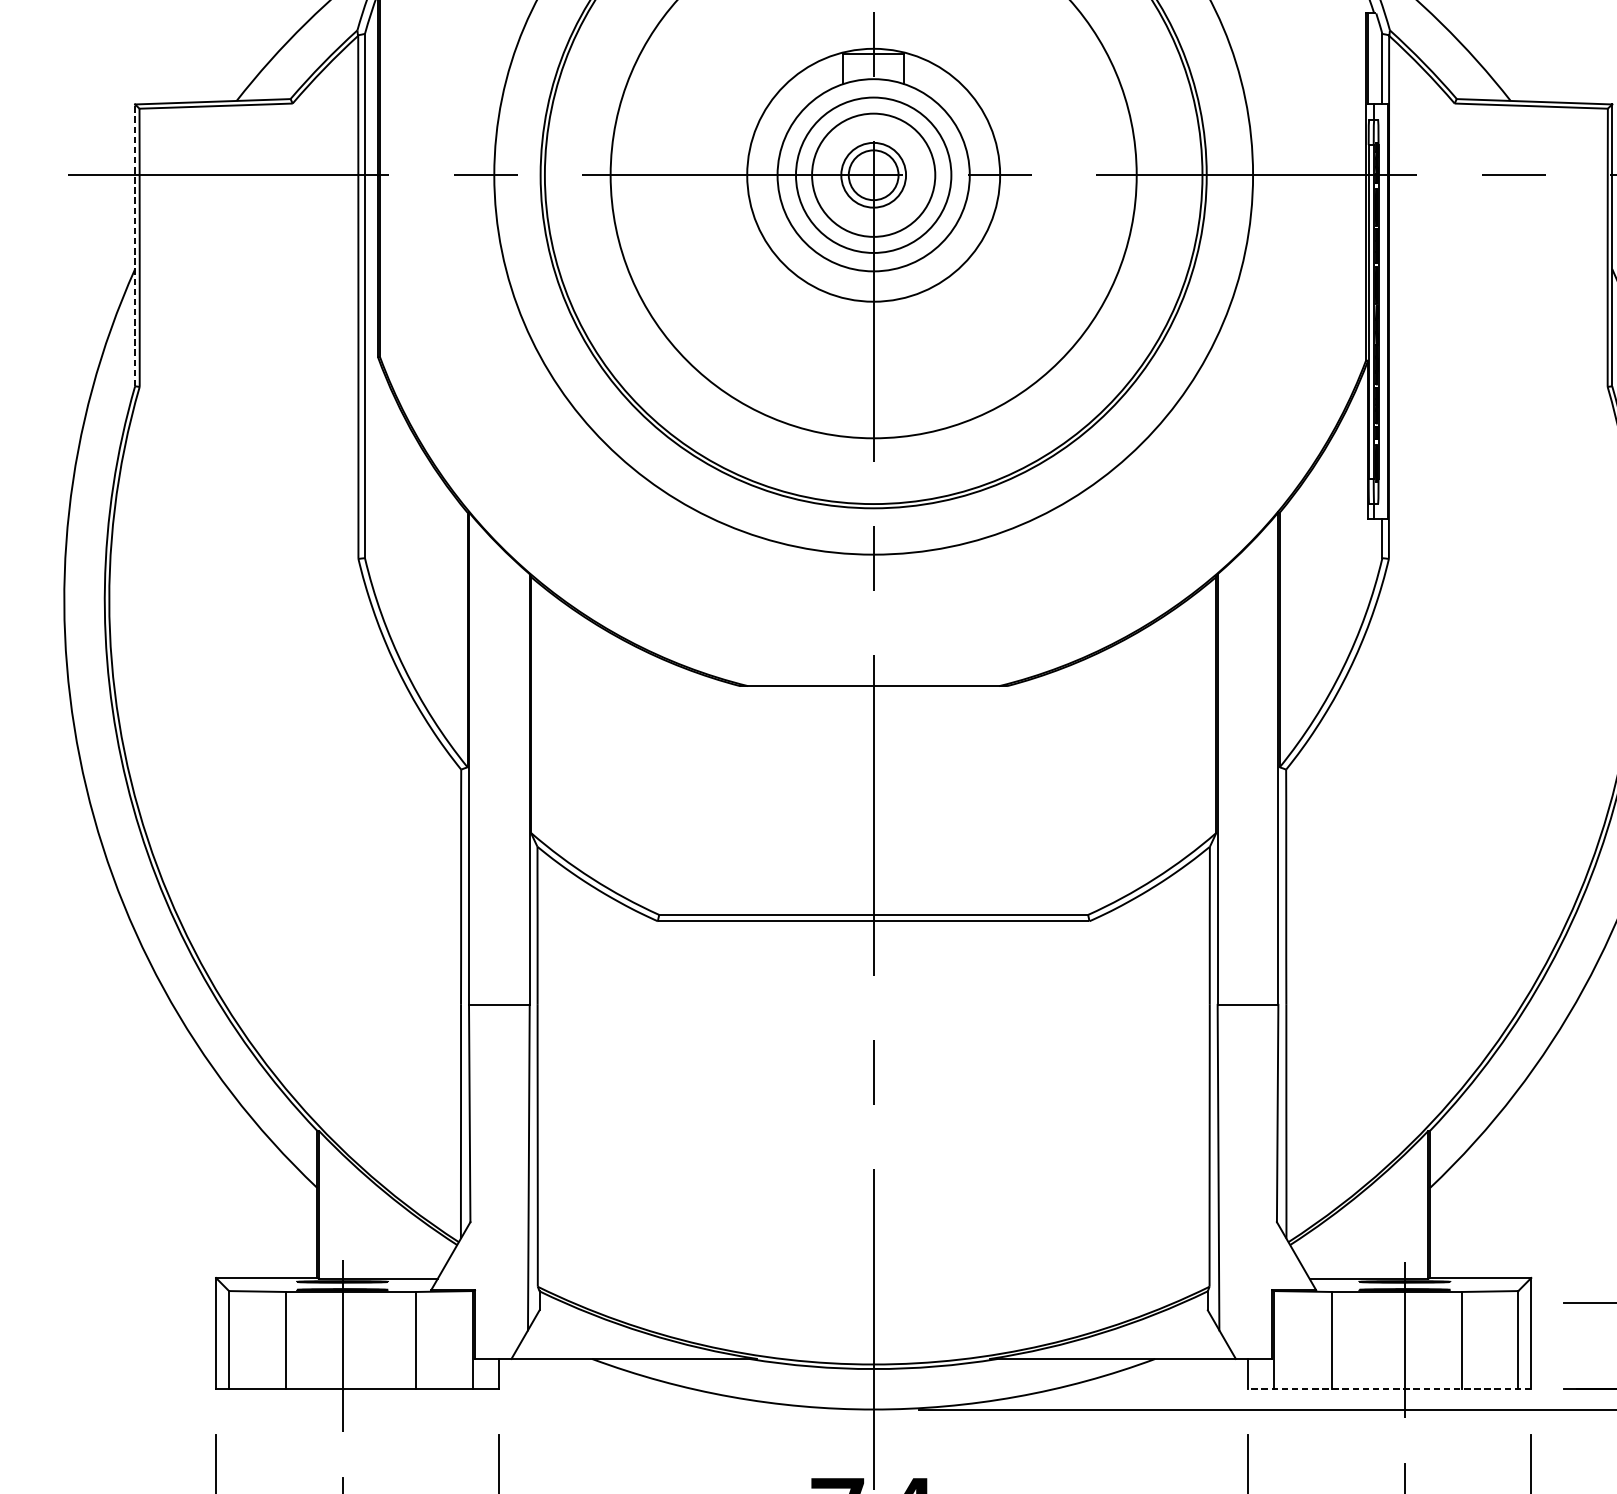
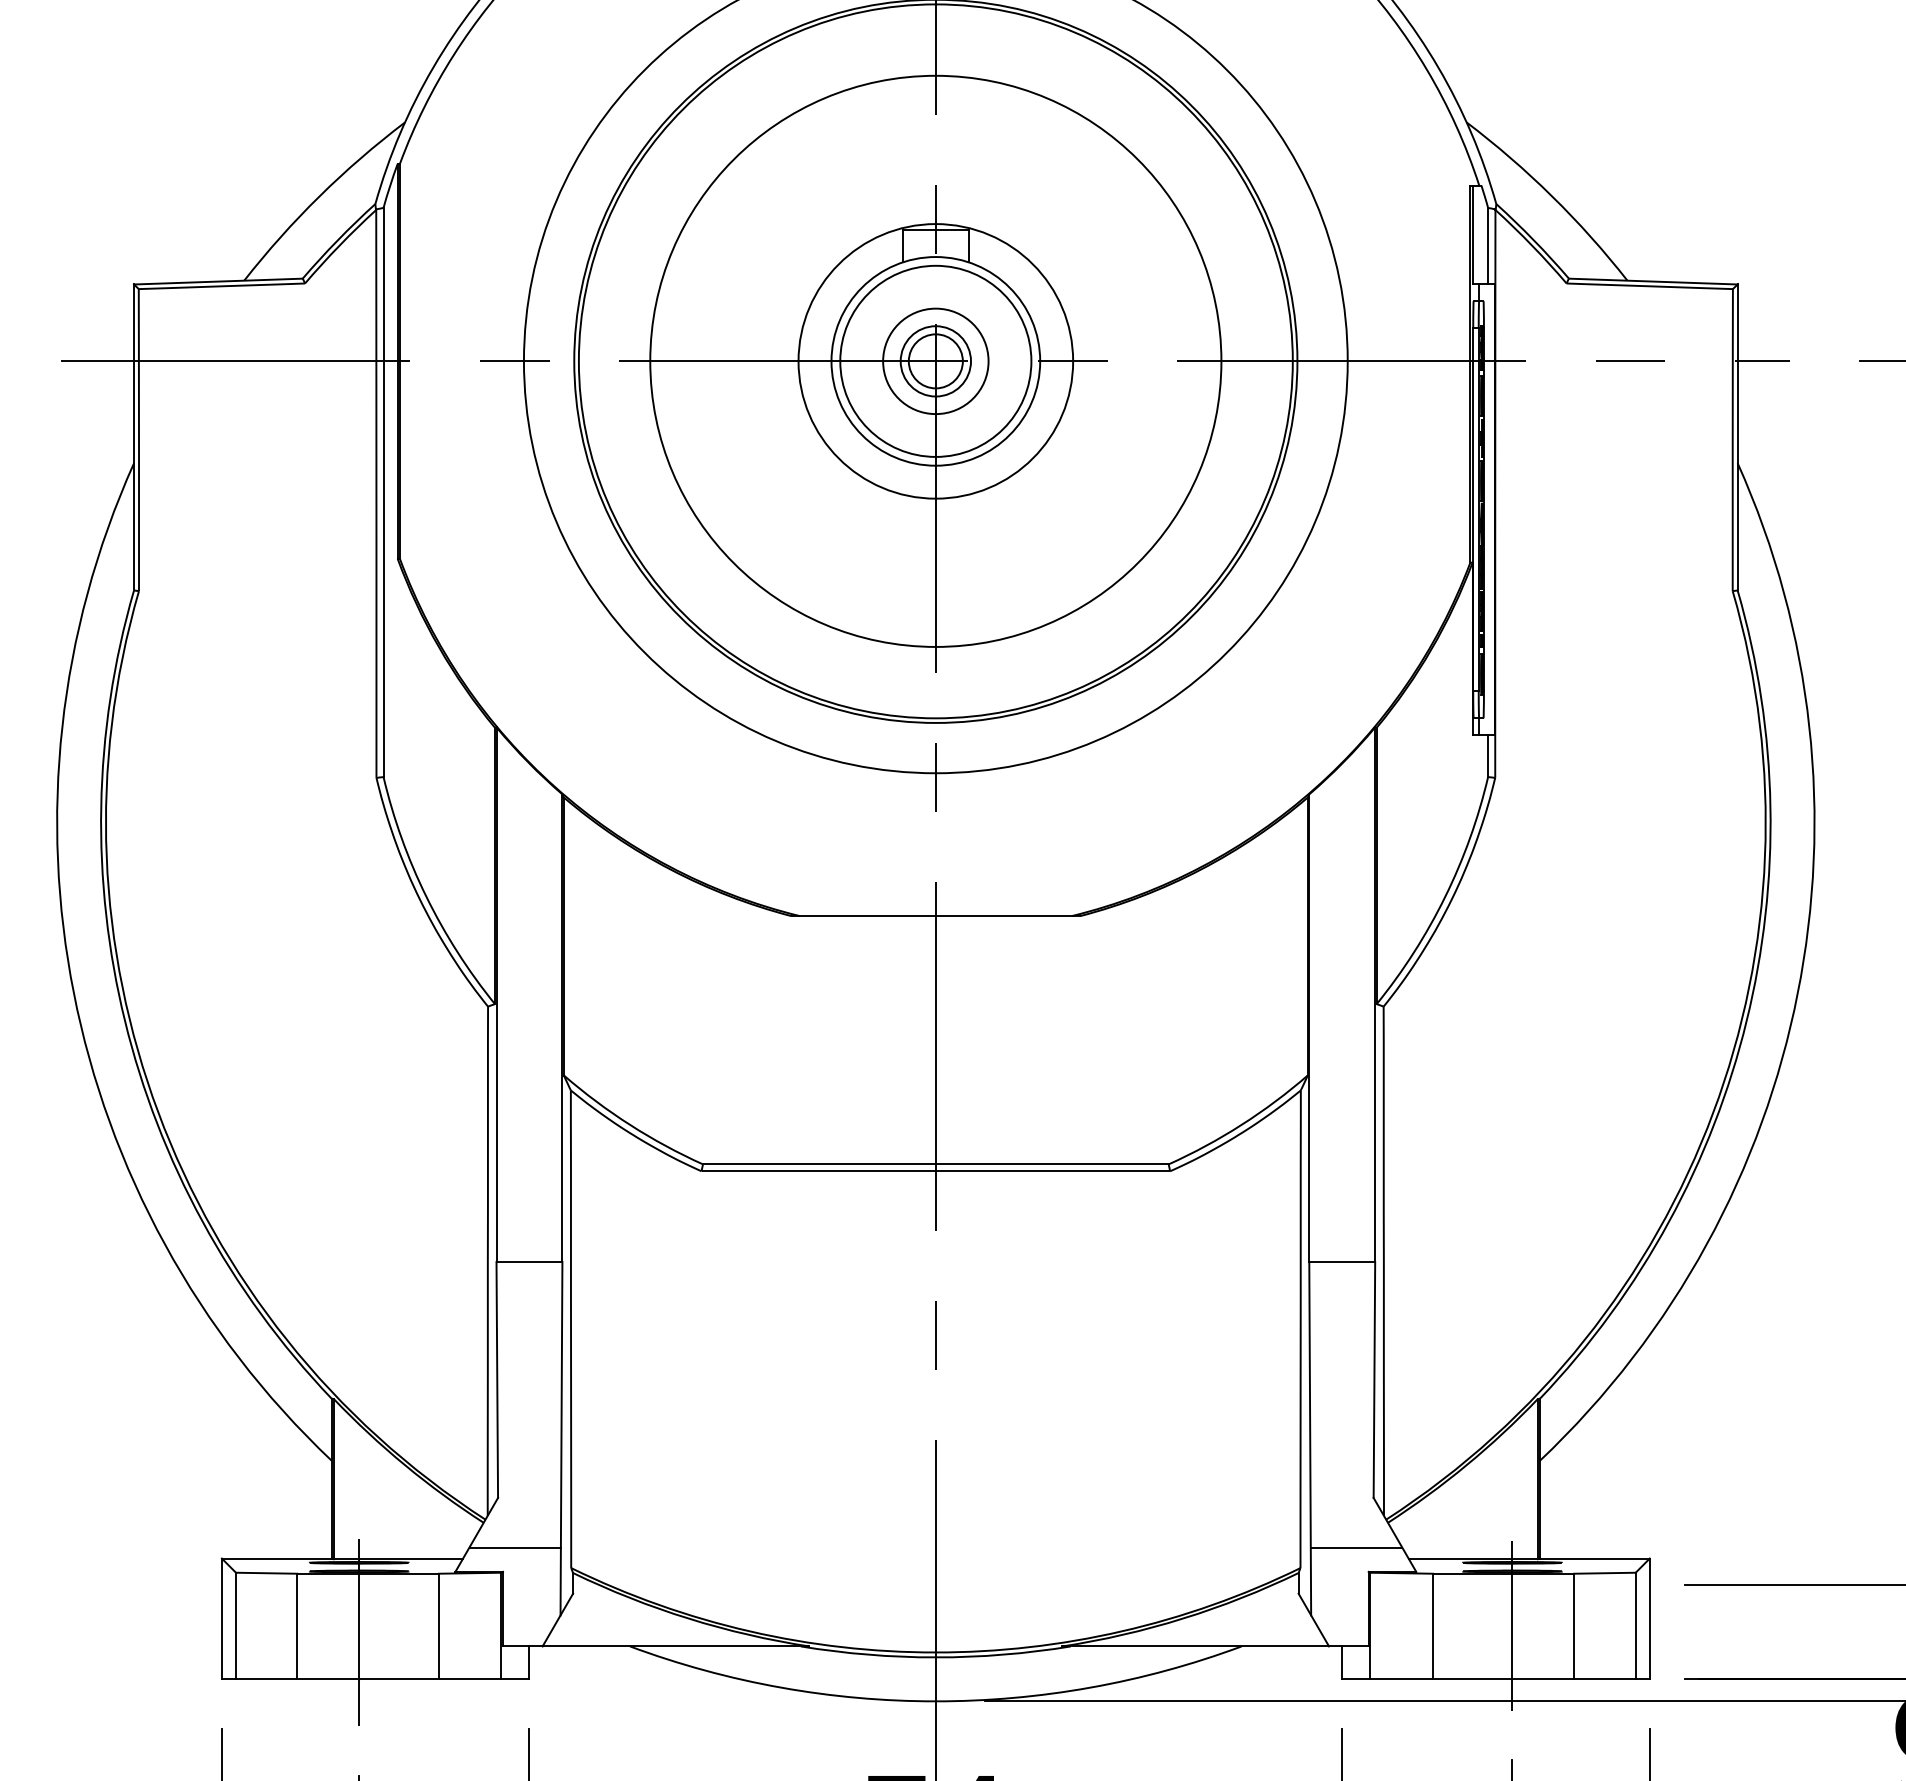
circle: (873, 174) -> (935, 360), size x1.43
circle: (873, 175) -> (935, 361), size x0.62
line: (135, 245) -> (134, 437), dashed -> solid
line: (485, 1267) -> (514, 1547), added
line: (1261, 1267) -> (1356, 1547), added
line: (1390, 1389) -> (1496, 1679), dashed -> solid

